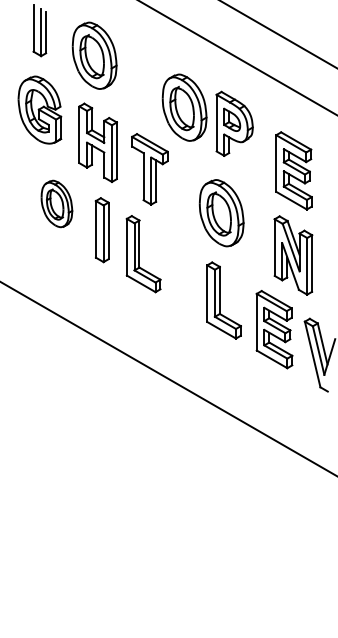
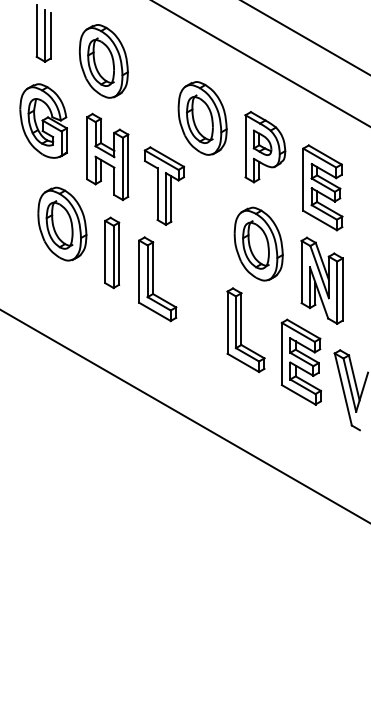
part: (234, 123) -> (265, 146), moved
part: (56, 203) -> (61, 223), size x1.43
part: (221, 213) -> (258, 244), moved

